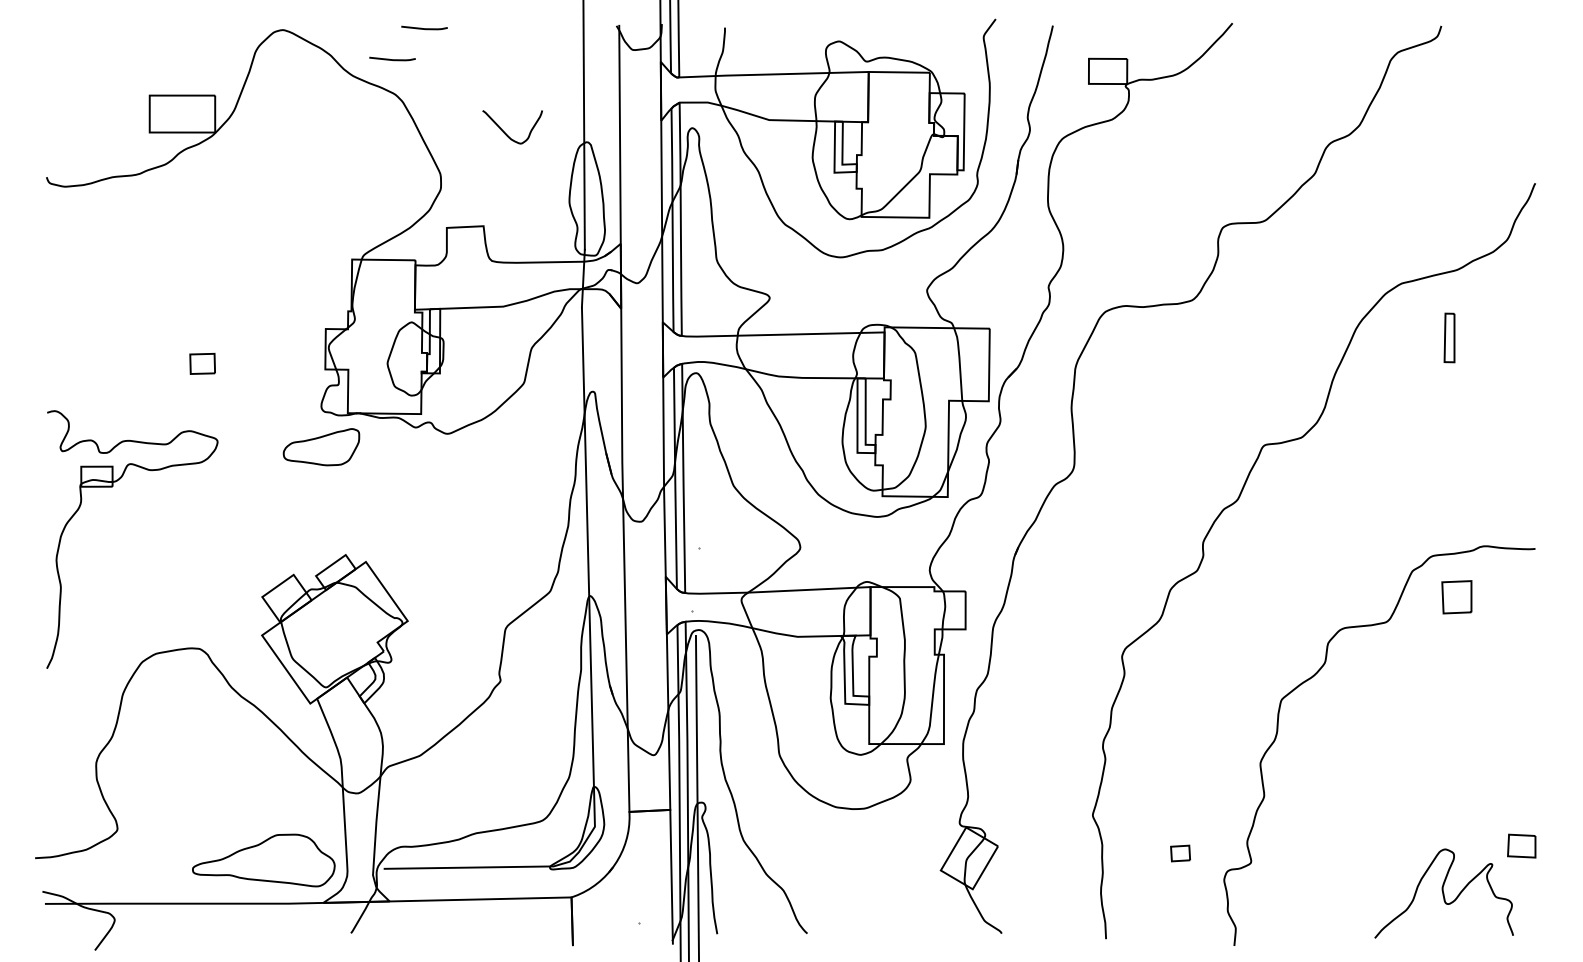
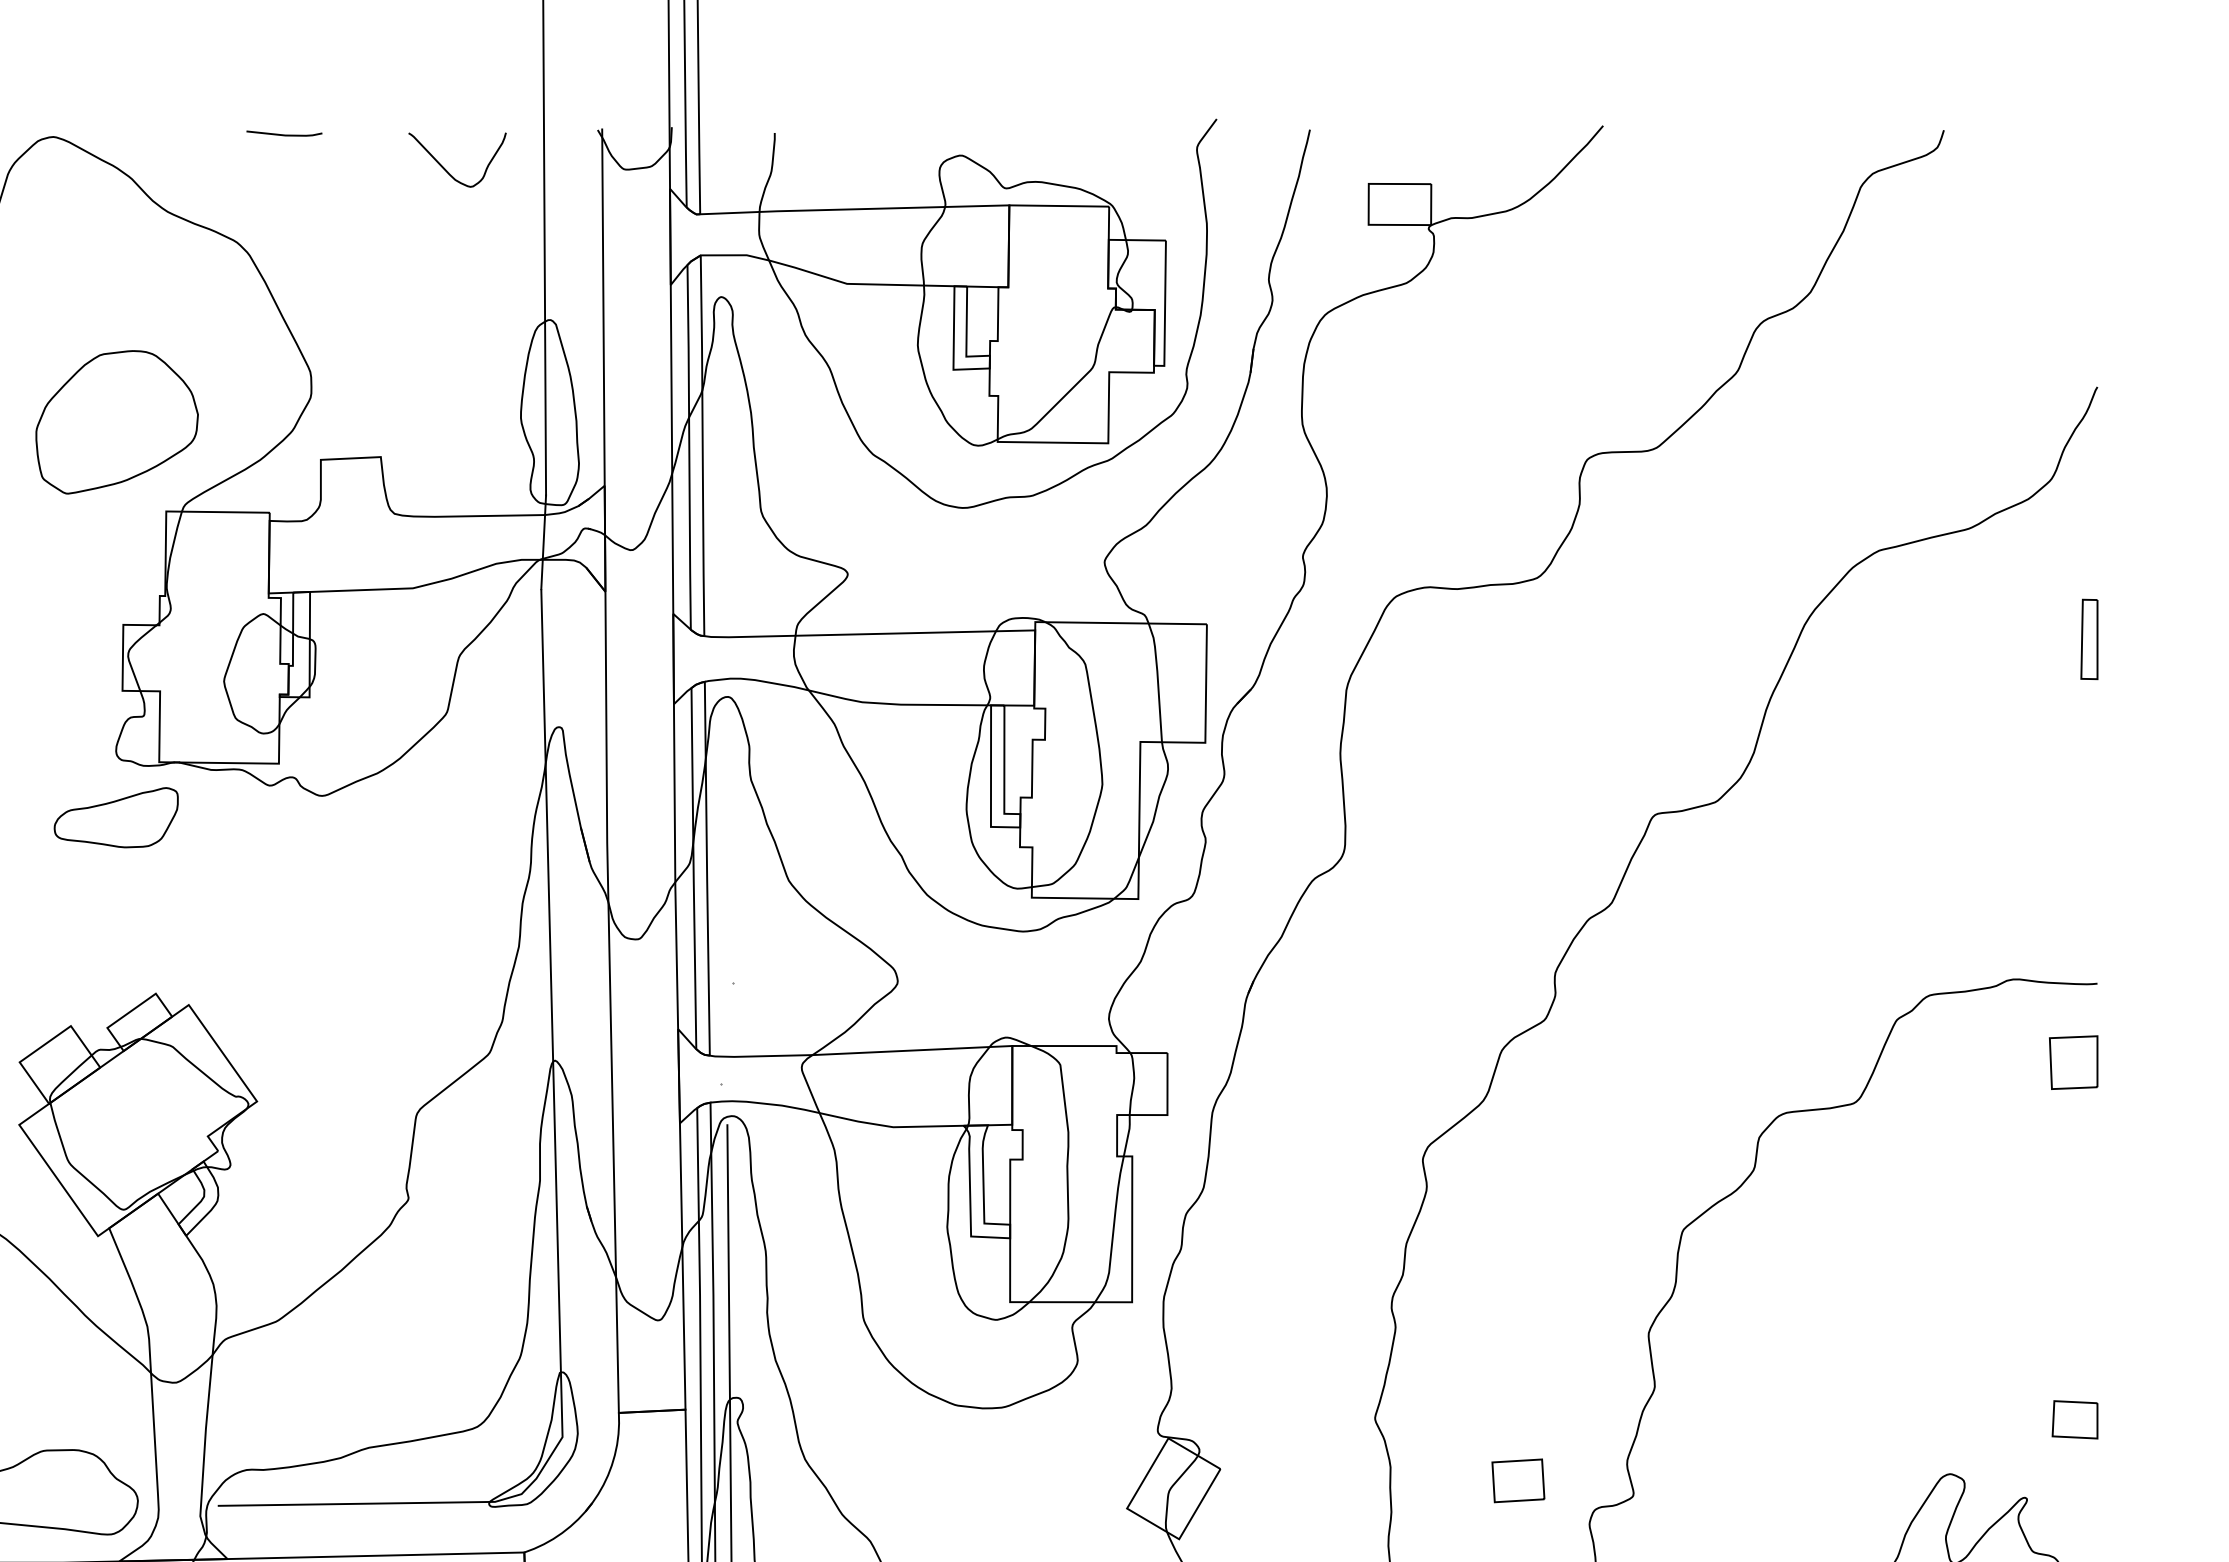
line: (392, 59) -> (232, 184), removed
curve: (506, 133) -> (447, 170), moved
part: (321, 204) -> (116, 421), added
part: (1449, 337) -> (2089, 638), moved
part: (1456, 597) -> (2073, 1063), moved
part: (1521, 845) -> (2074, 1418), moved
part: (1180, 853) -> (1518, 1480), size x1.67

